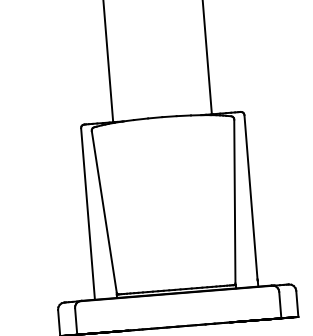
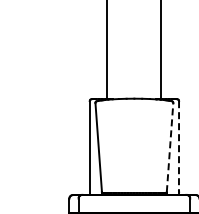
line: (251, 197) -> (179, 146), solid -> dashed
line: (235, 201) -> (170, 147), solid -> dashed

